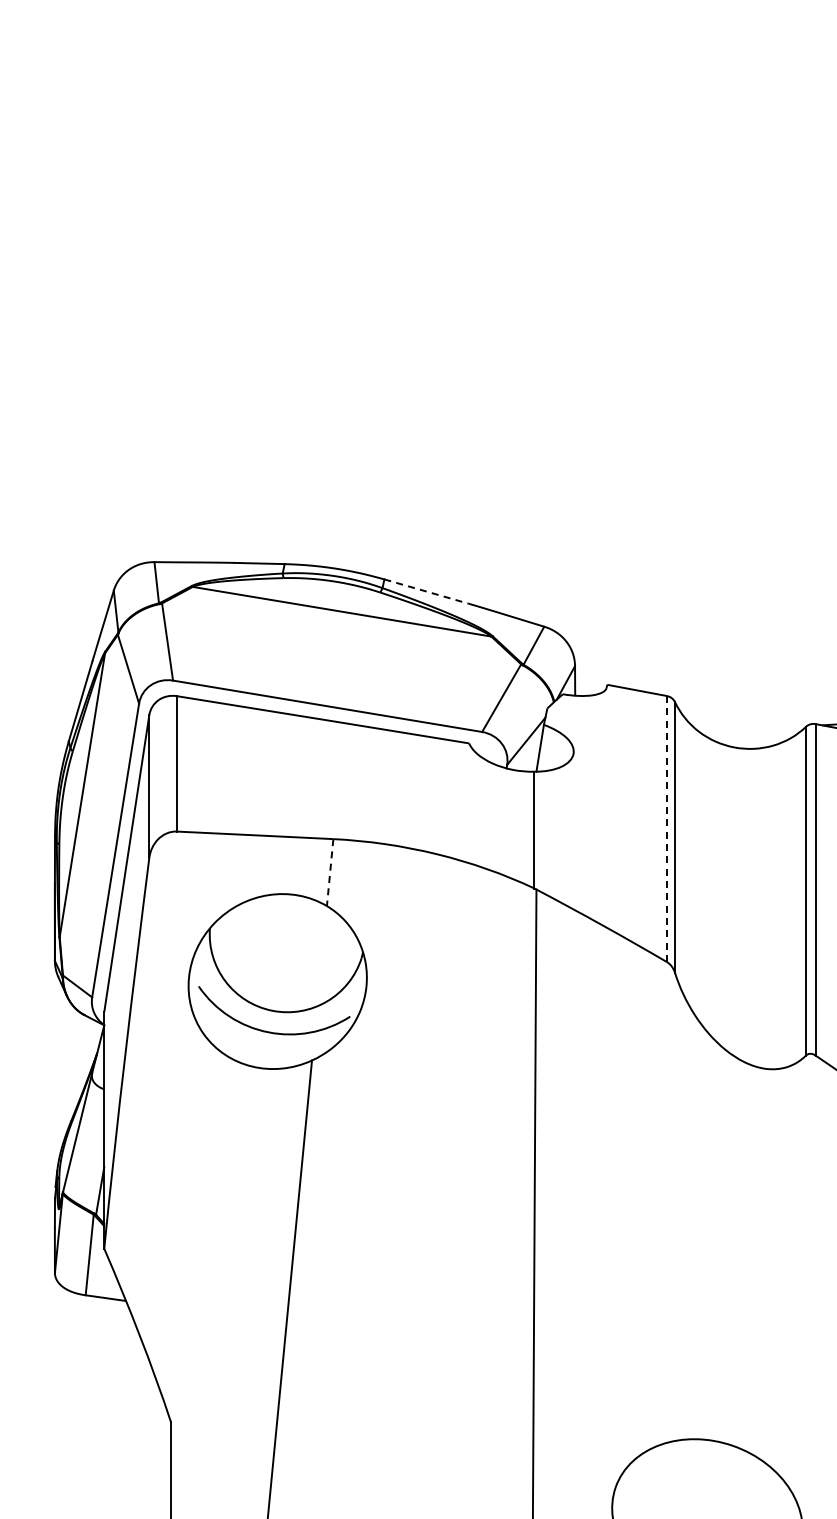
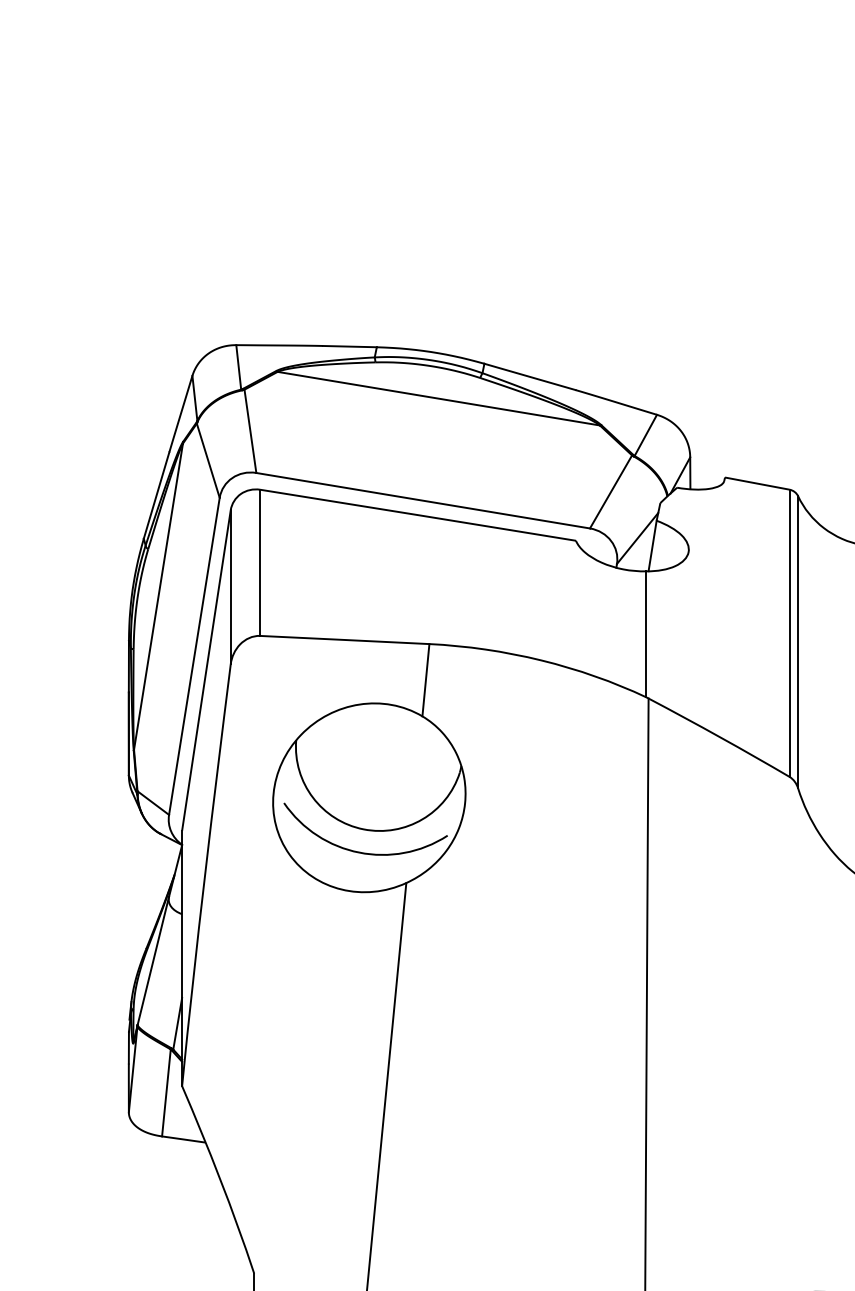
line: (426, 591) -> (529, 376), dashed -> solid
line: (667, 828) -> (790, 632), dashed -> solid
line: (330, 872) -> (426, 680), dashed -> solid

